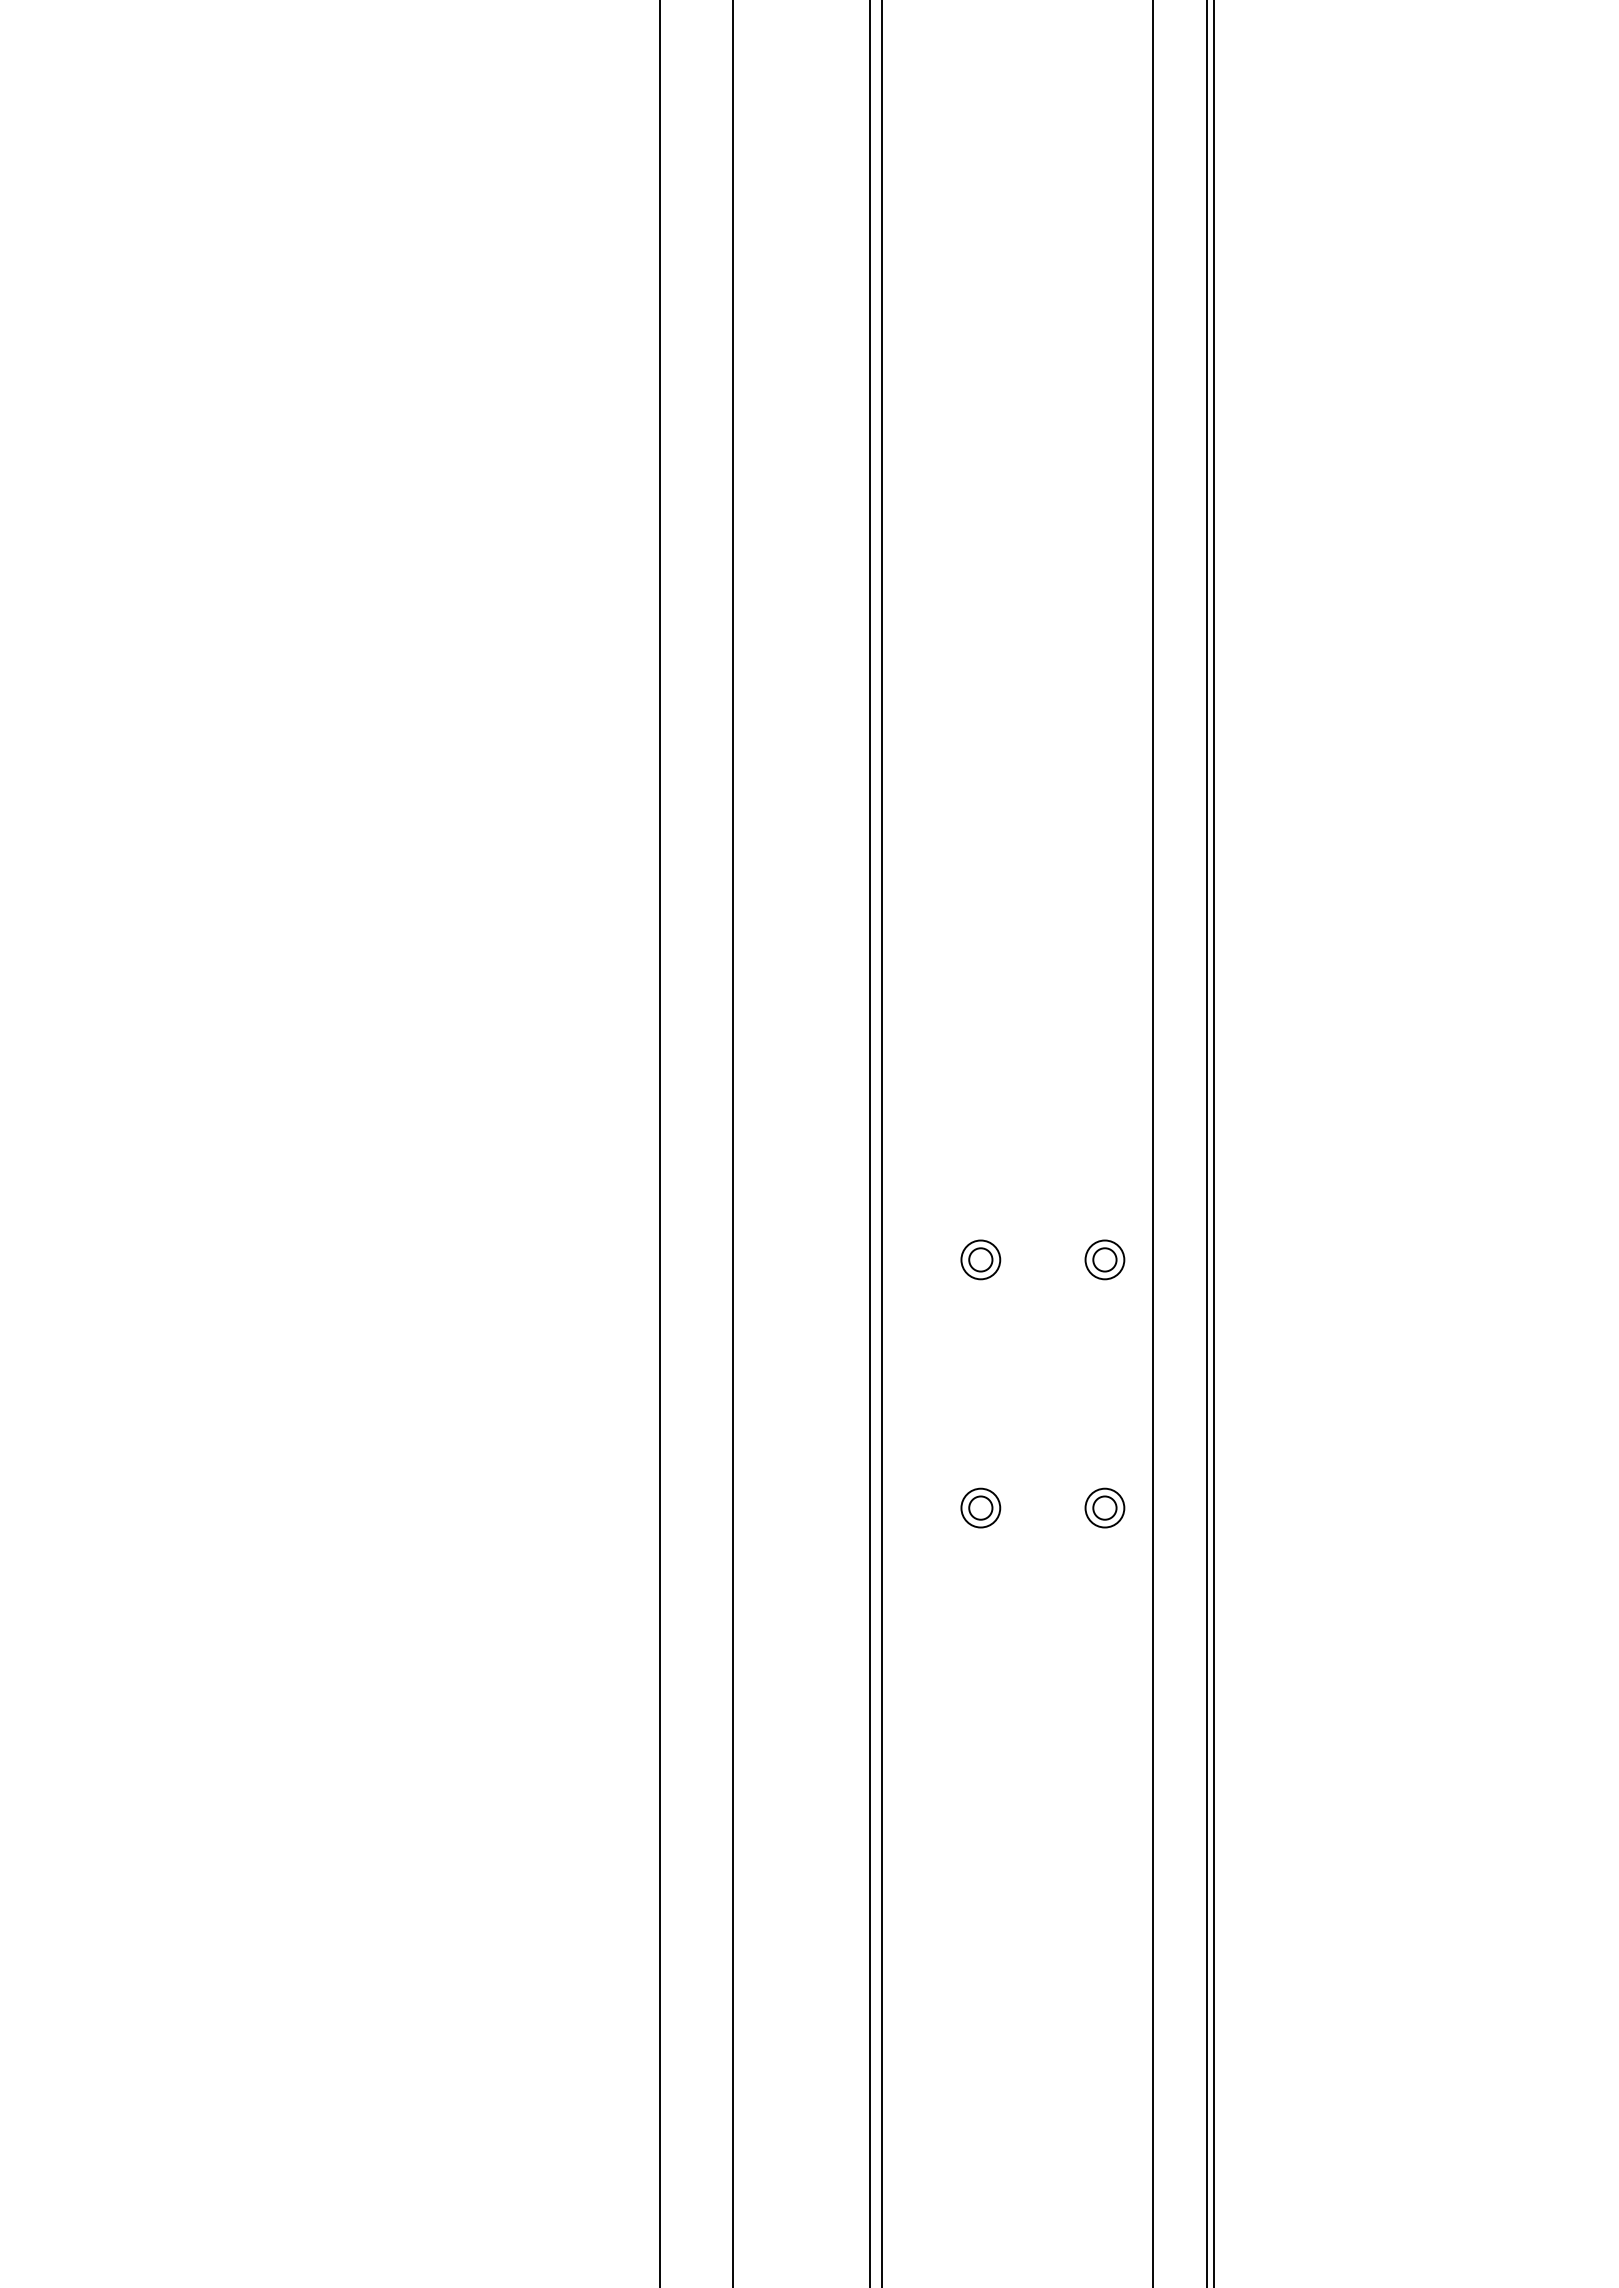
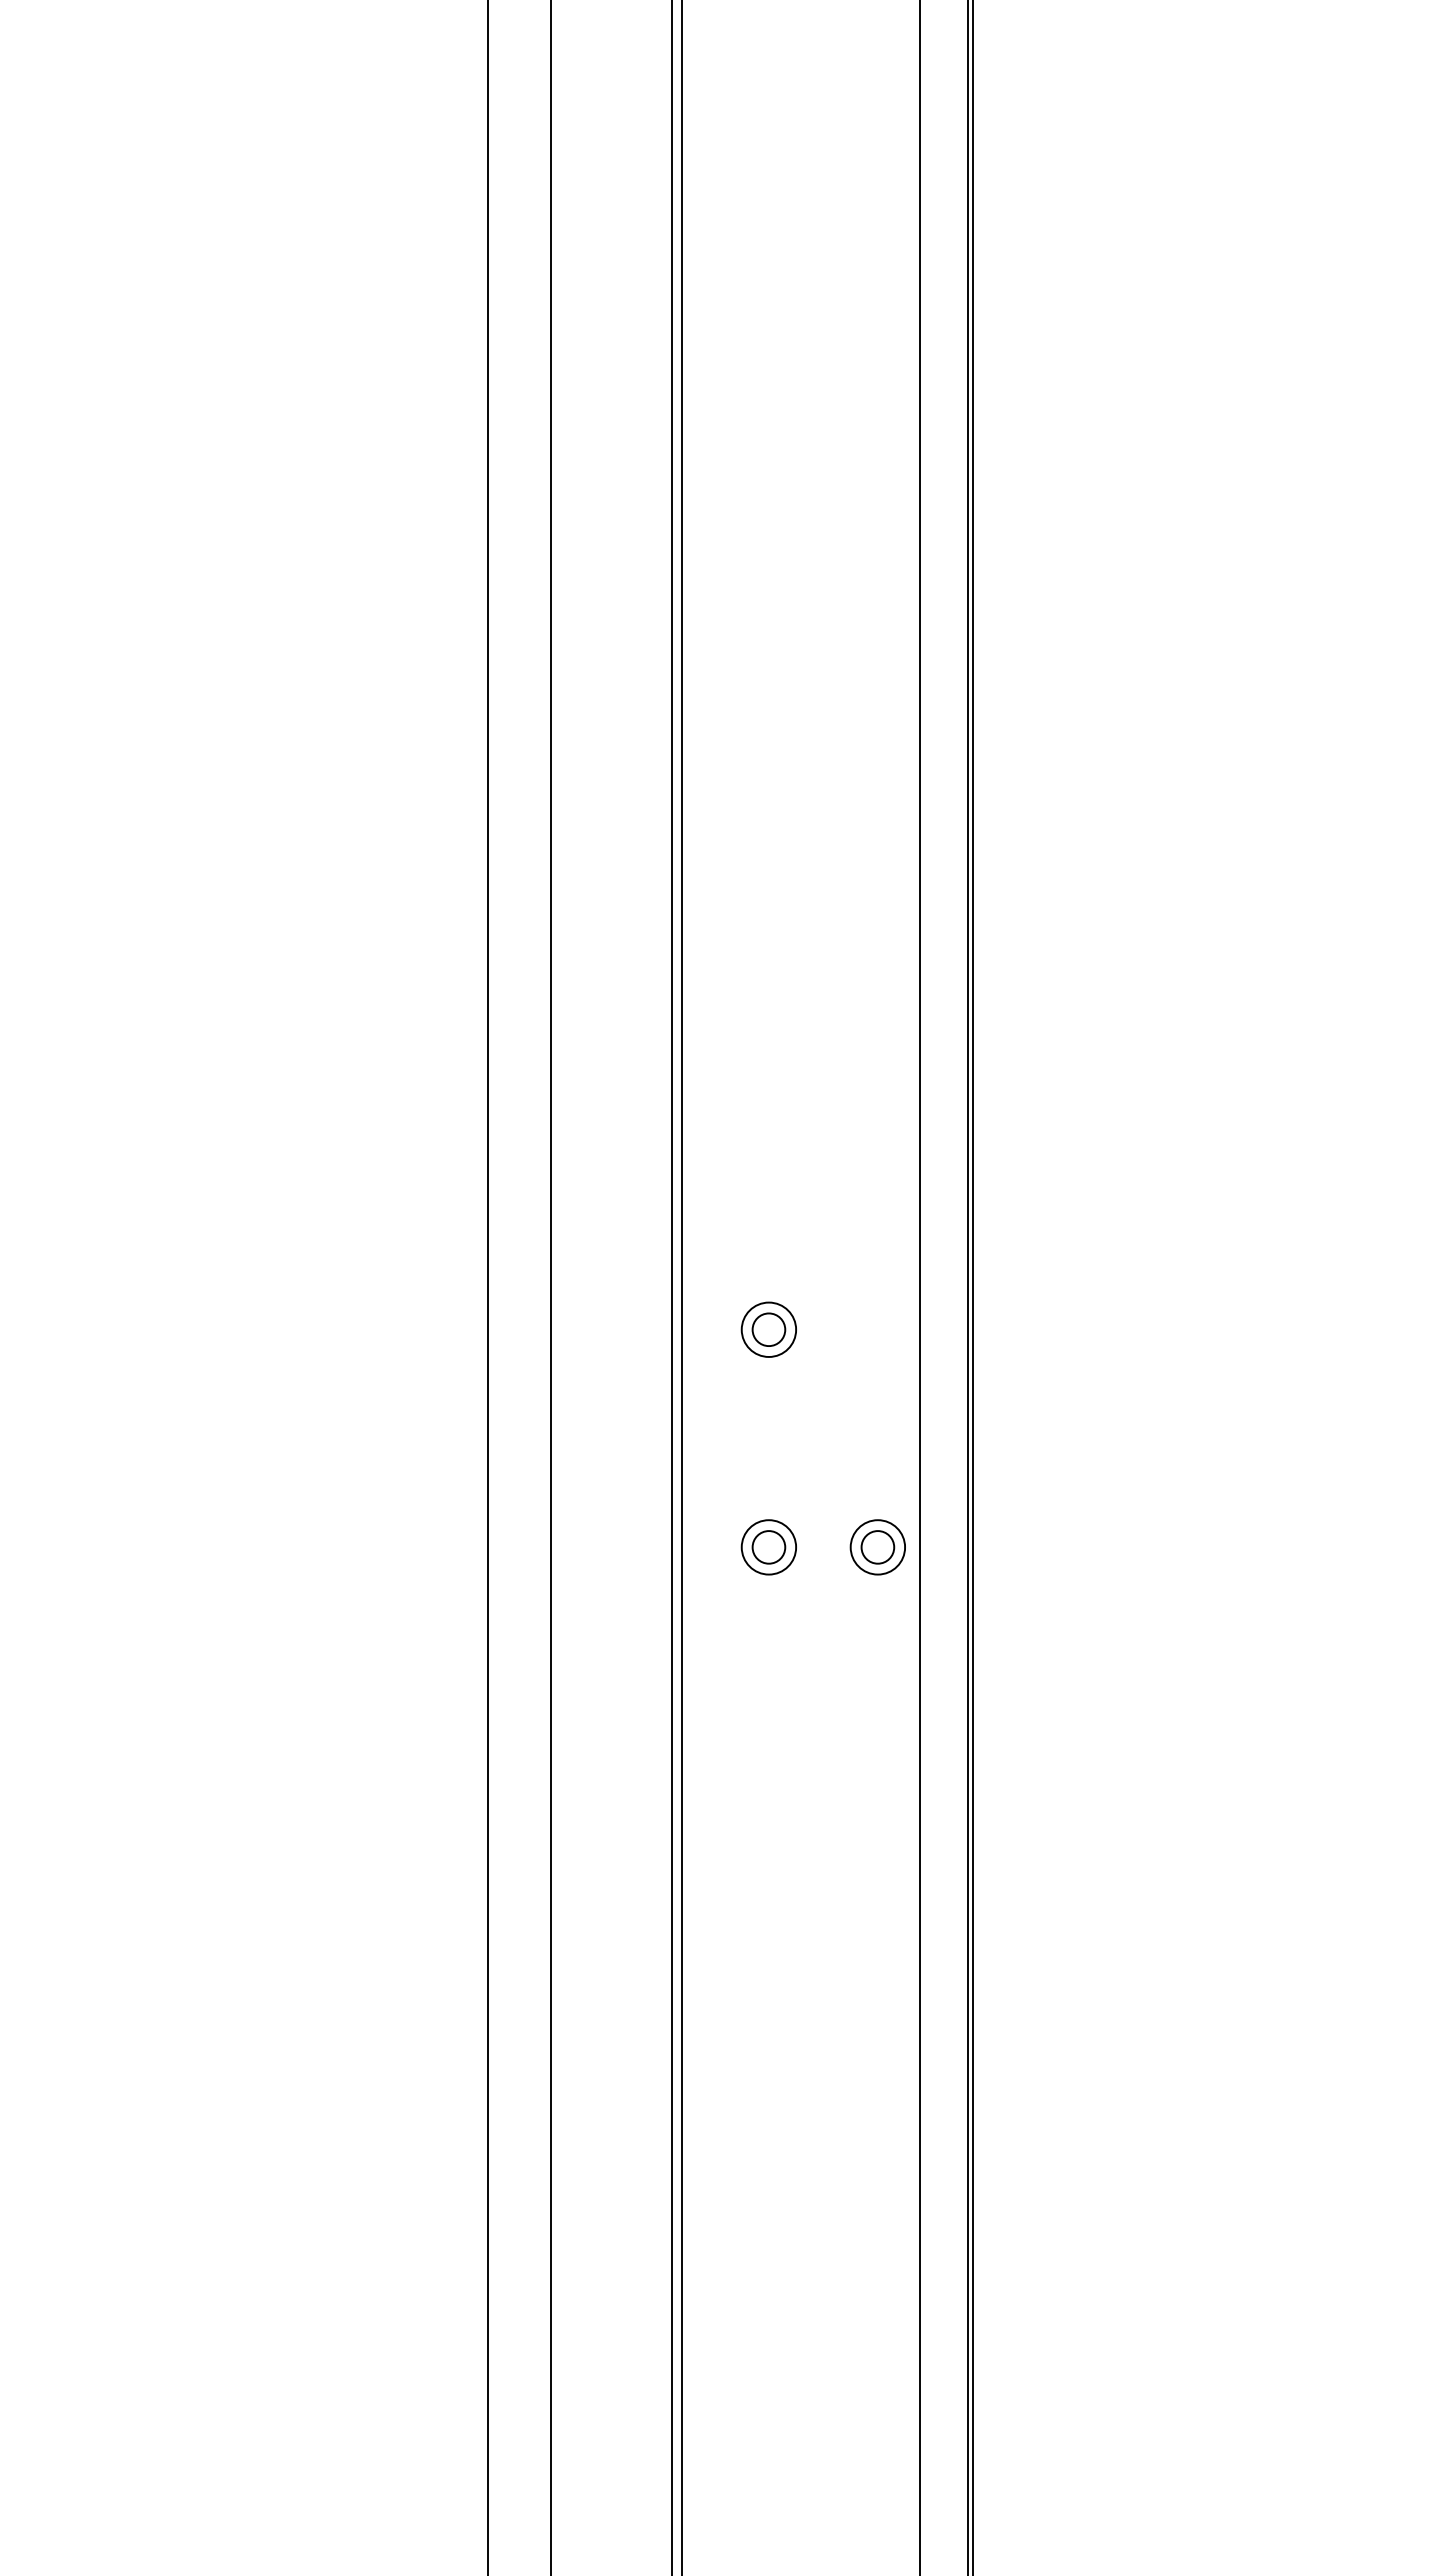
part: (980, 1259) -> (768, 1329), size x1.6
part: (1104, 1259) -> (877, 1329), removed
part: (980, 1508) -> (768, 1547), size x1.6
part: (1104, 1508) -> (877, 1547), size x1.6

